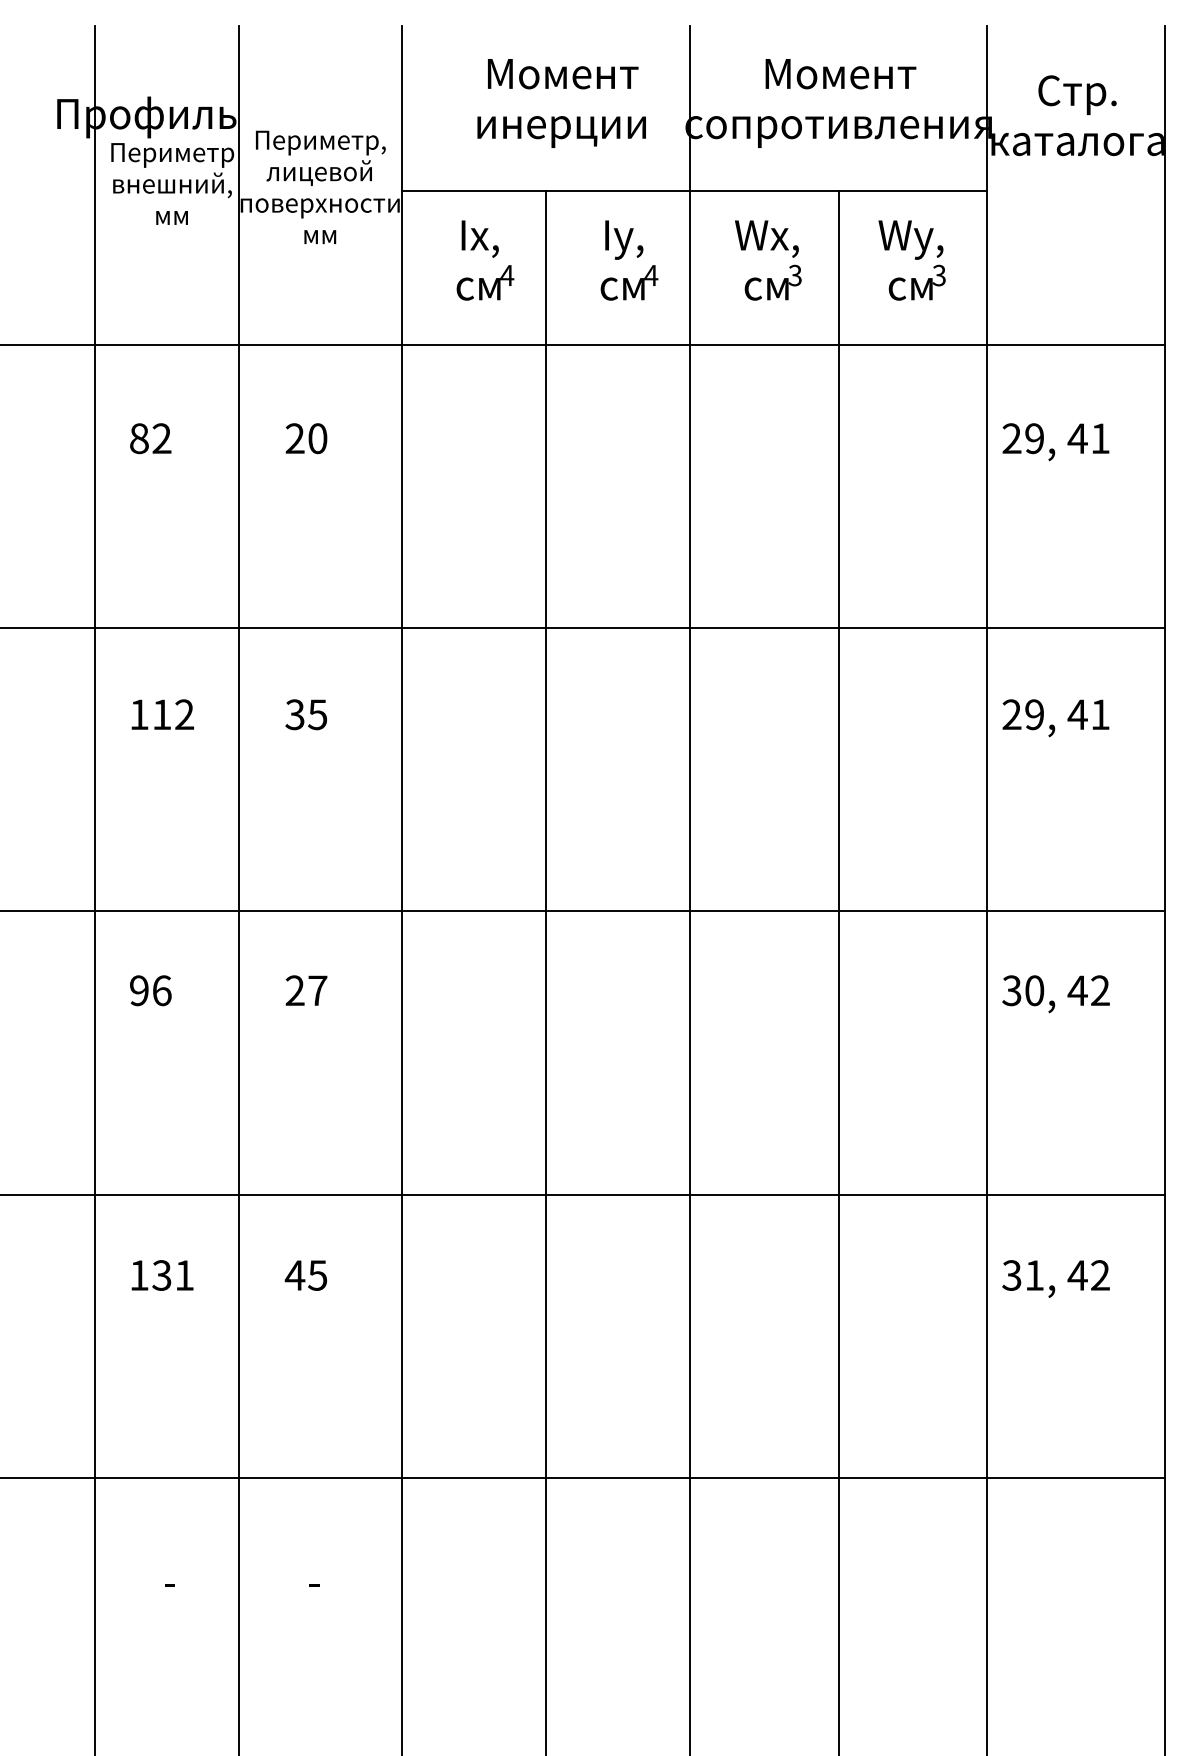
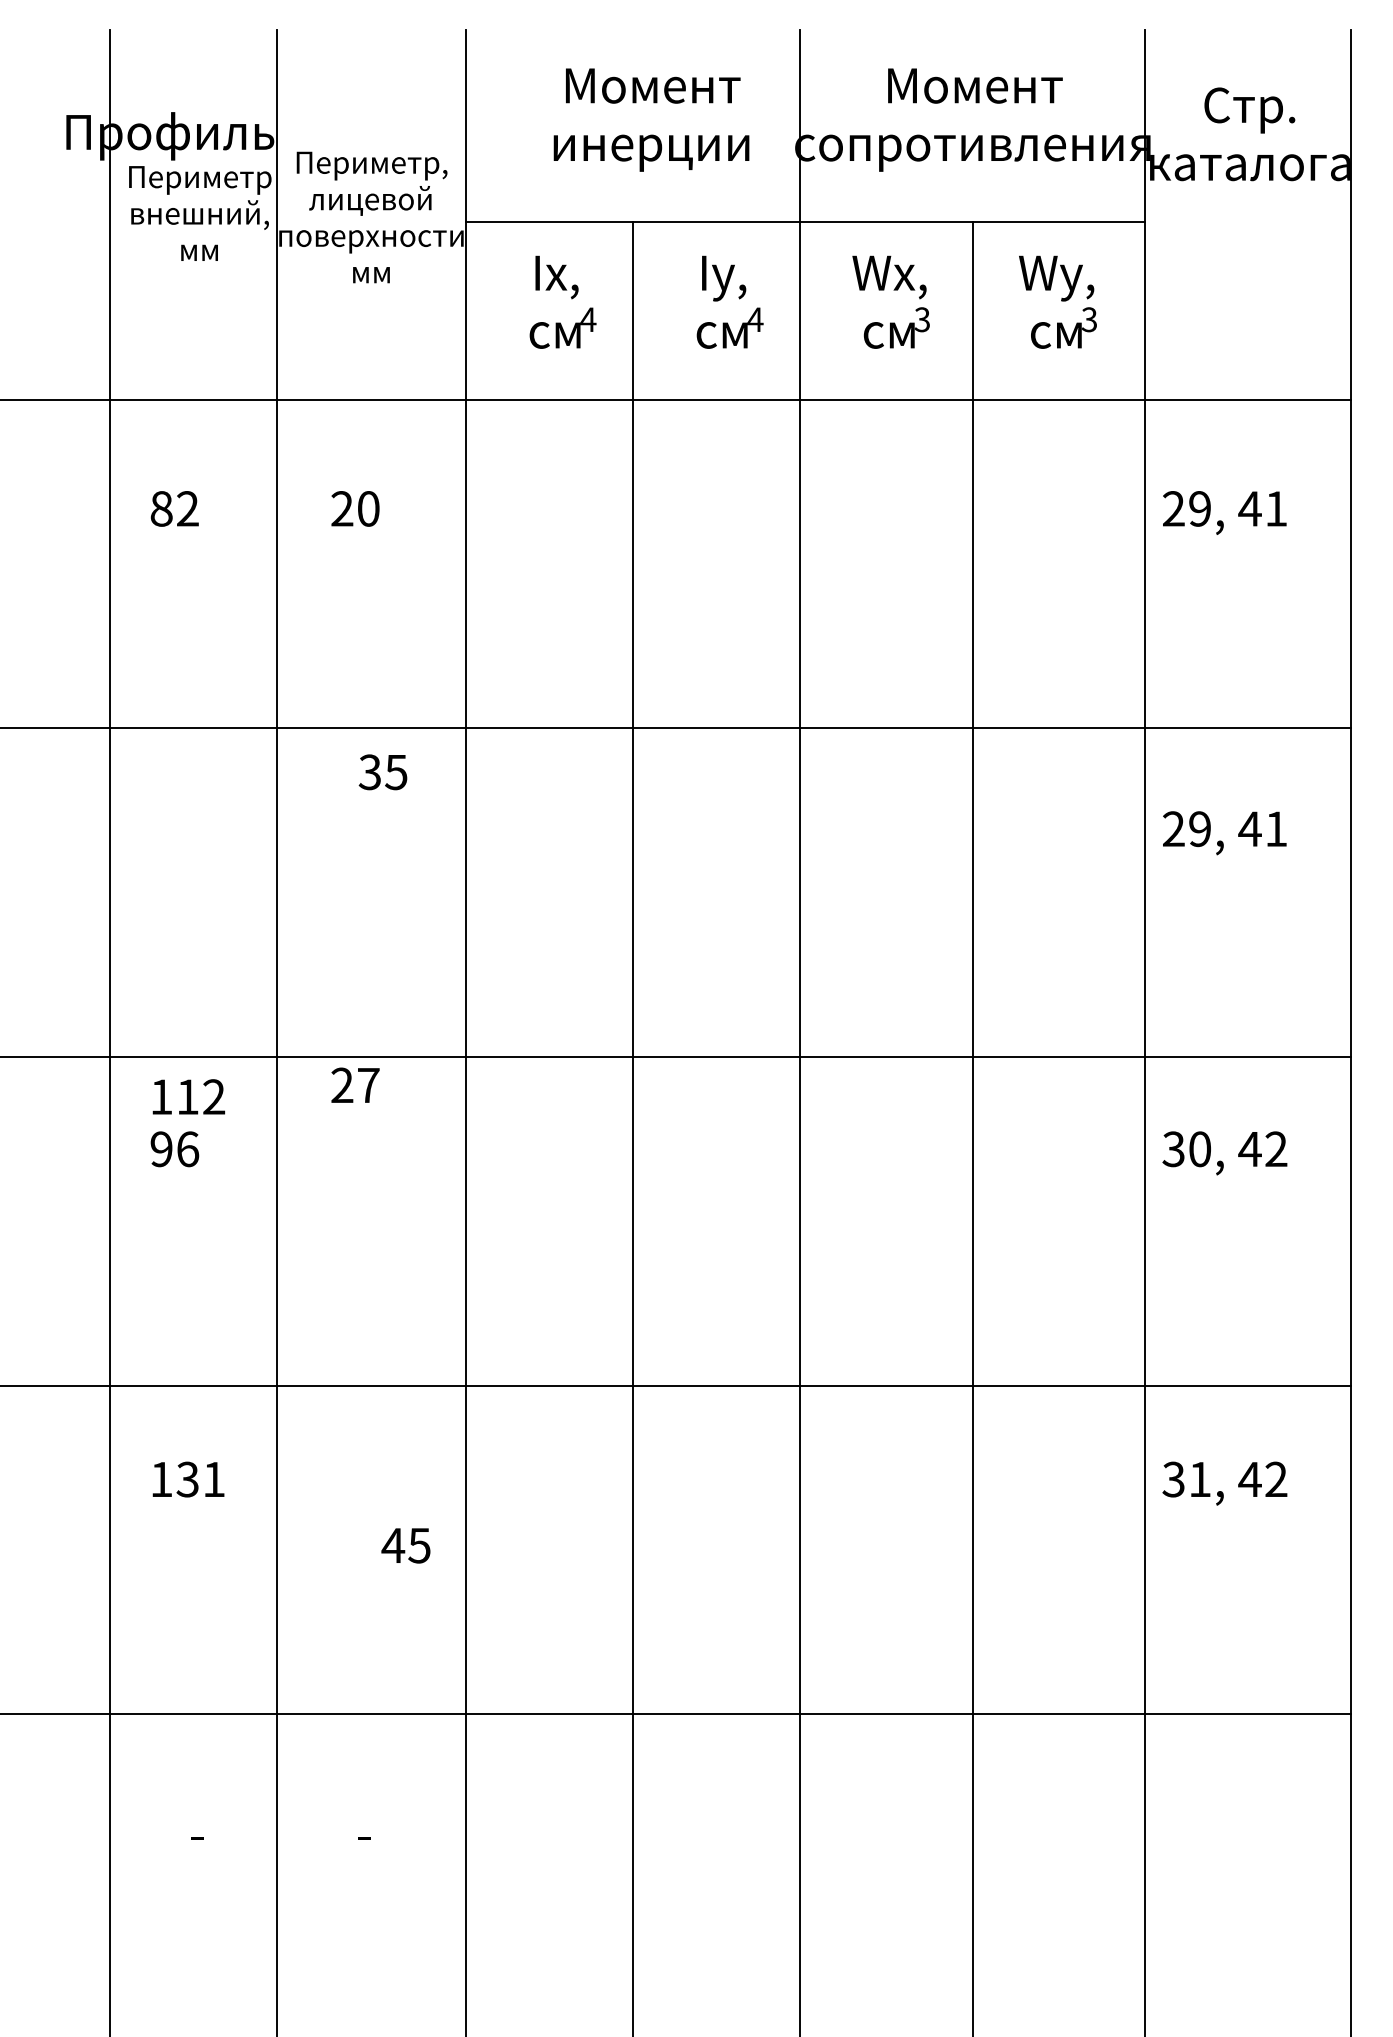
text: (162, 714) -> (188, 1096), moved
text: (306, 714) -> (383, 772), moved
text: (306, 990) -> (355, 1085), moved
text: (305, 1275) -> (405, 1545), moved

